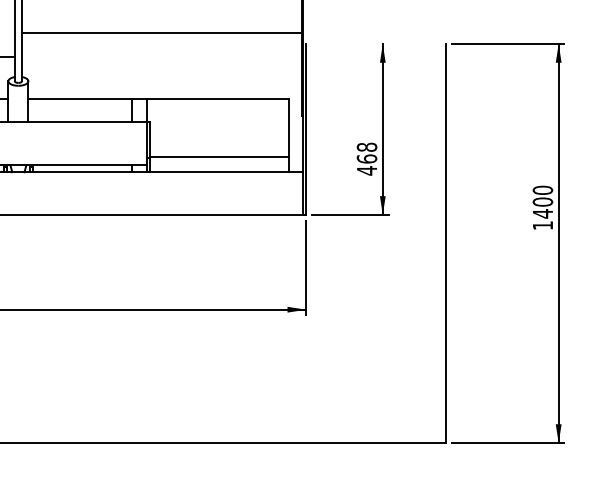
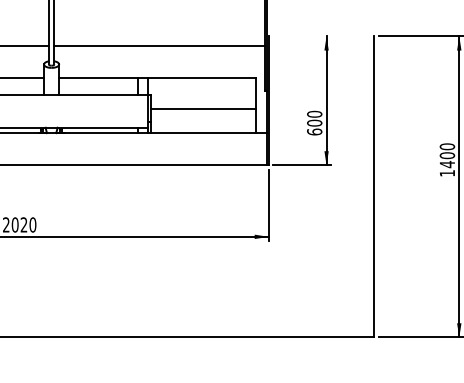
line: (161, 32) -> (159, 45), moved
line: (218, 156) -> (202, 109), moved
text: (366, 158) -> (314, 122), 468 -> 600

